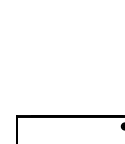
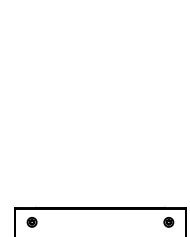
part: (28, 126) -> (31, 222), added

